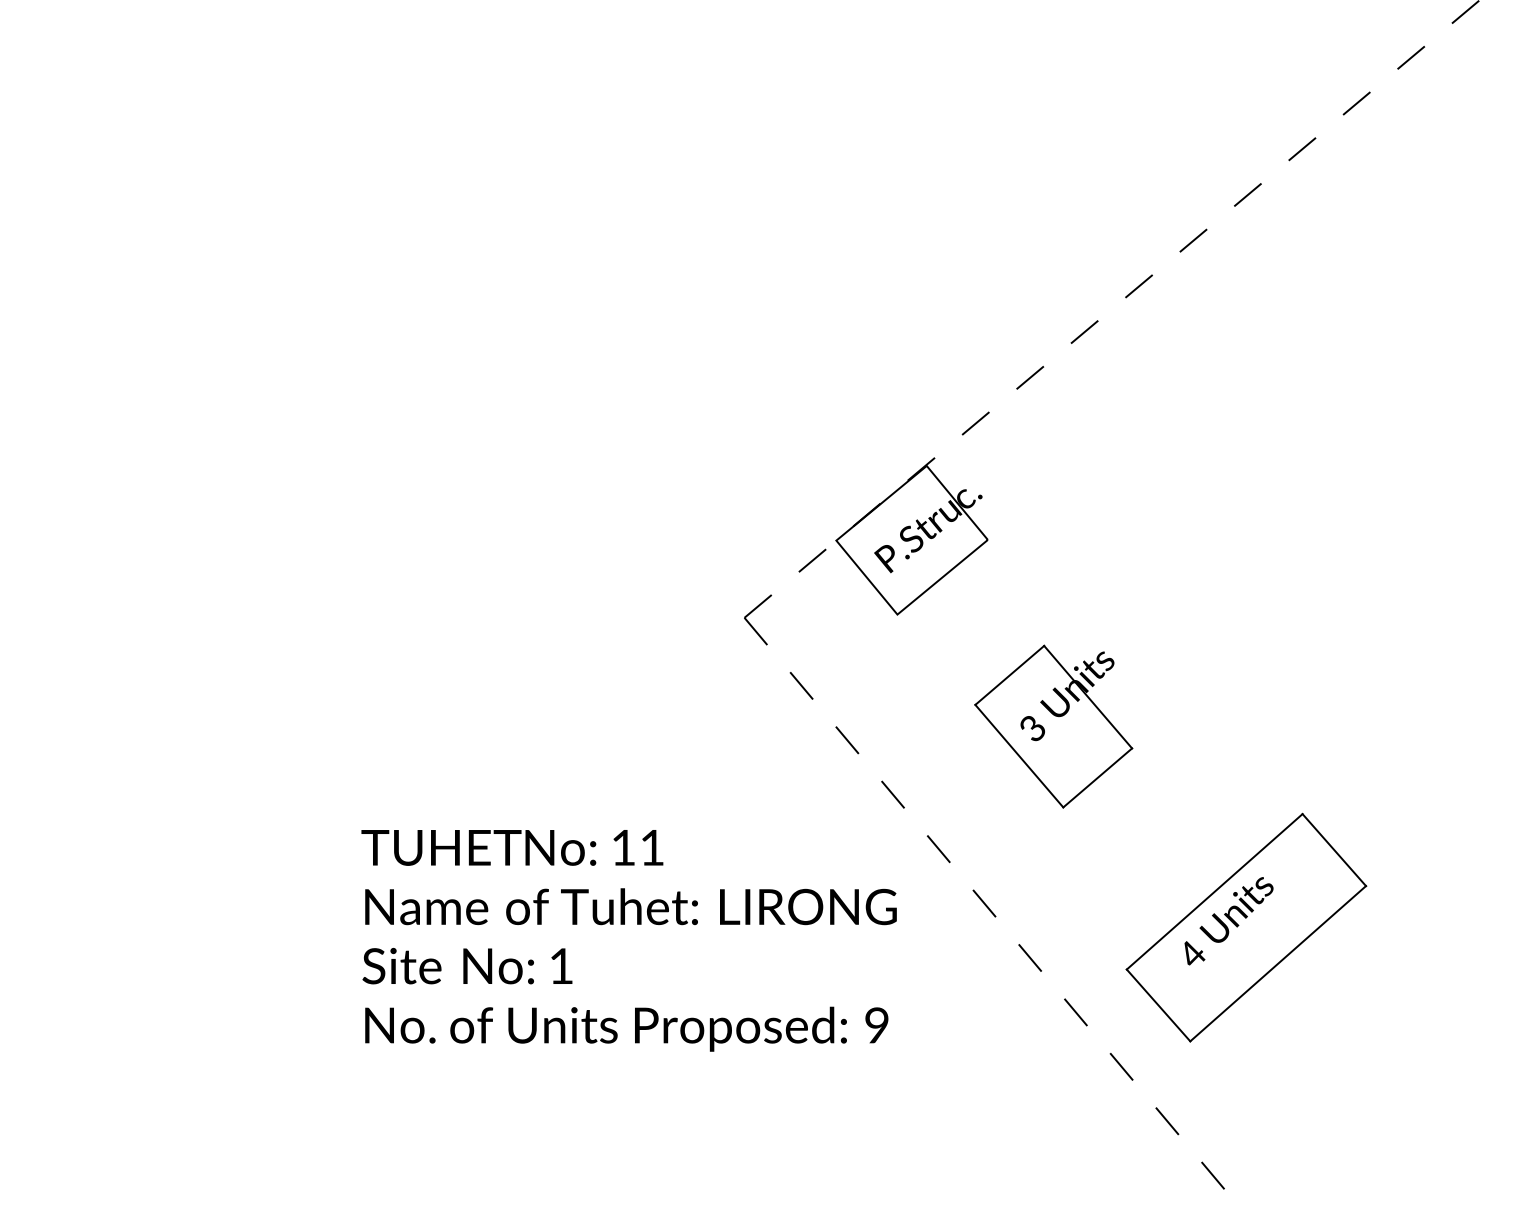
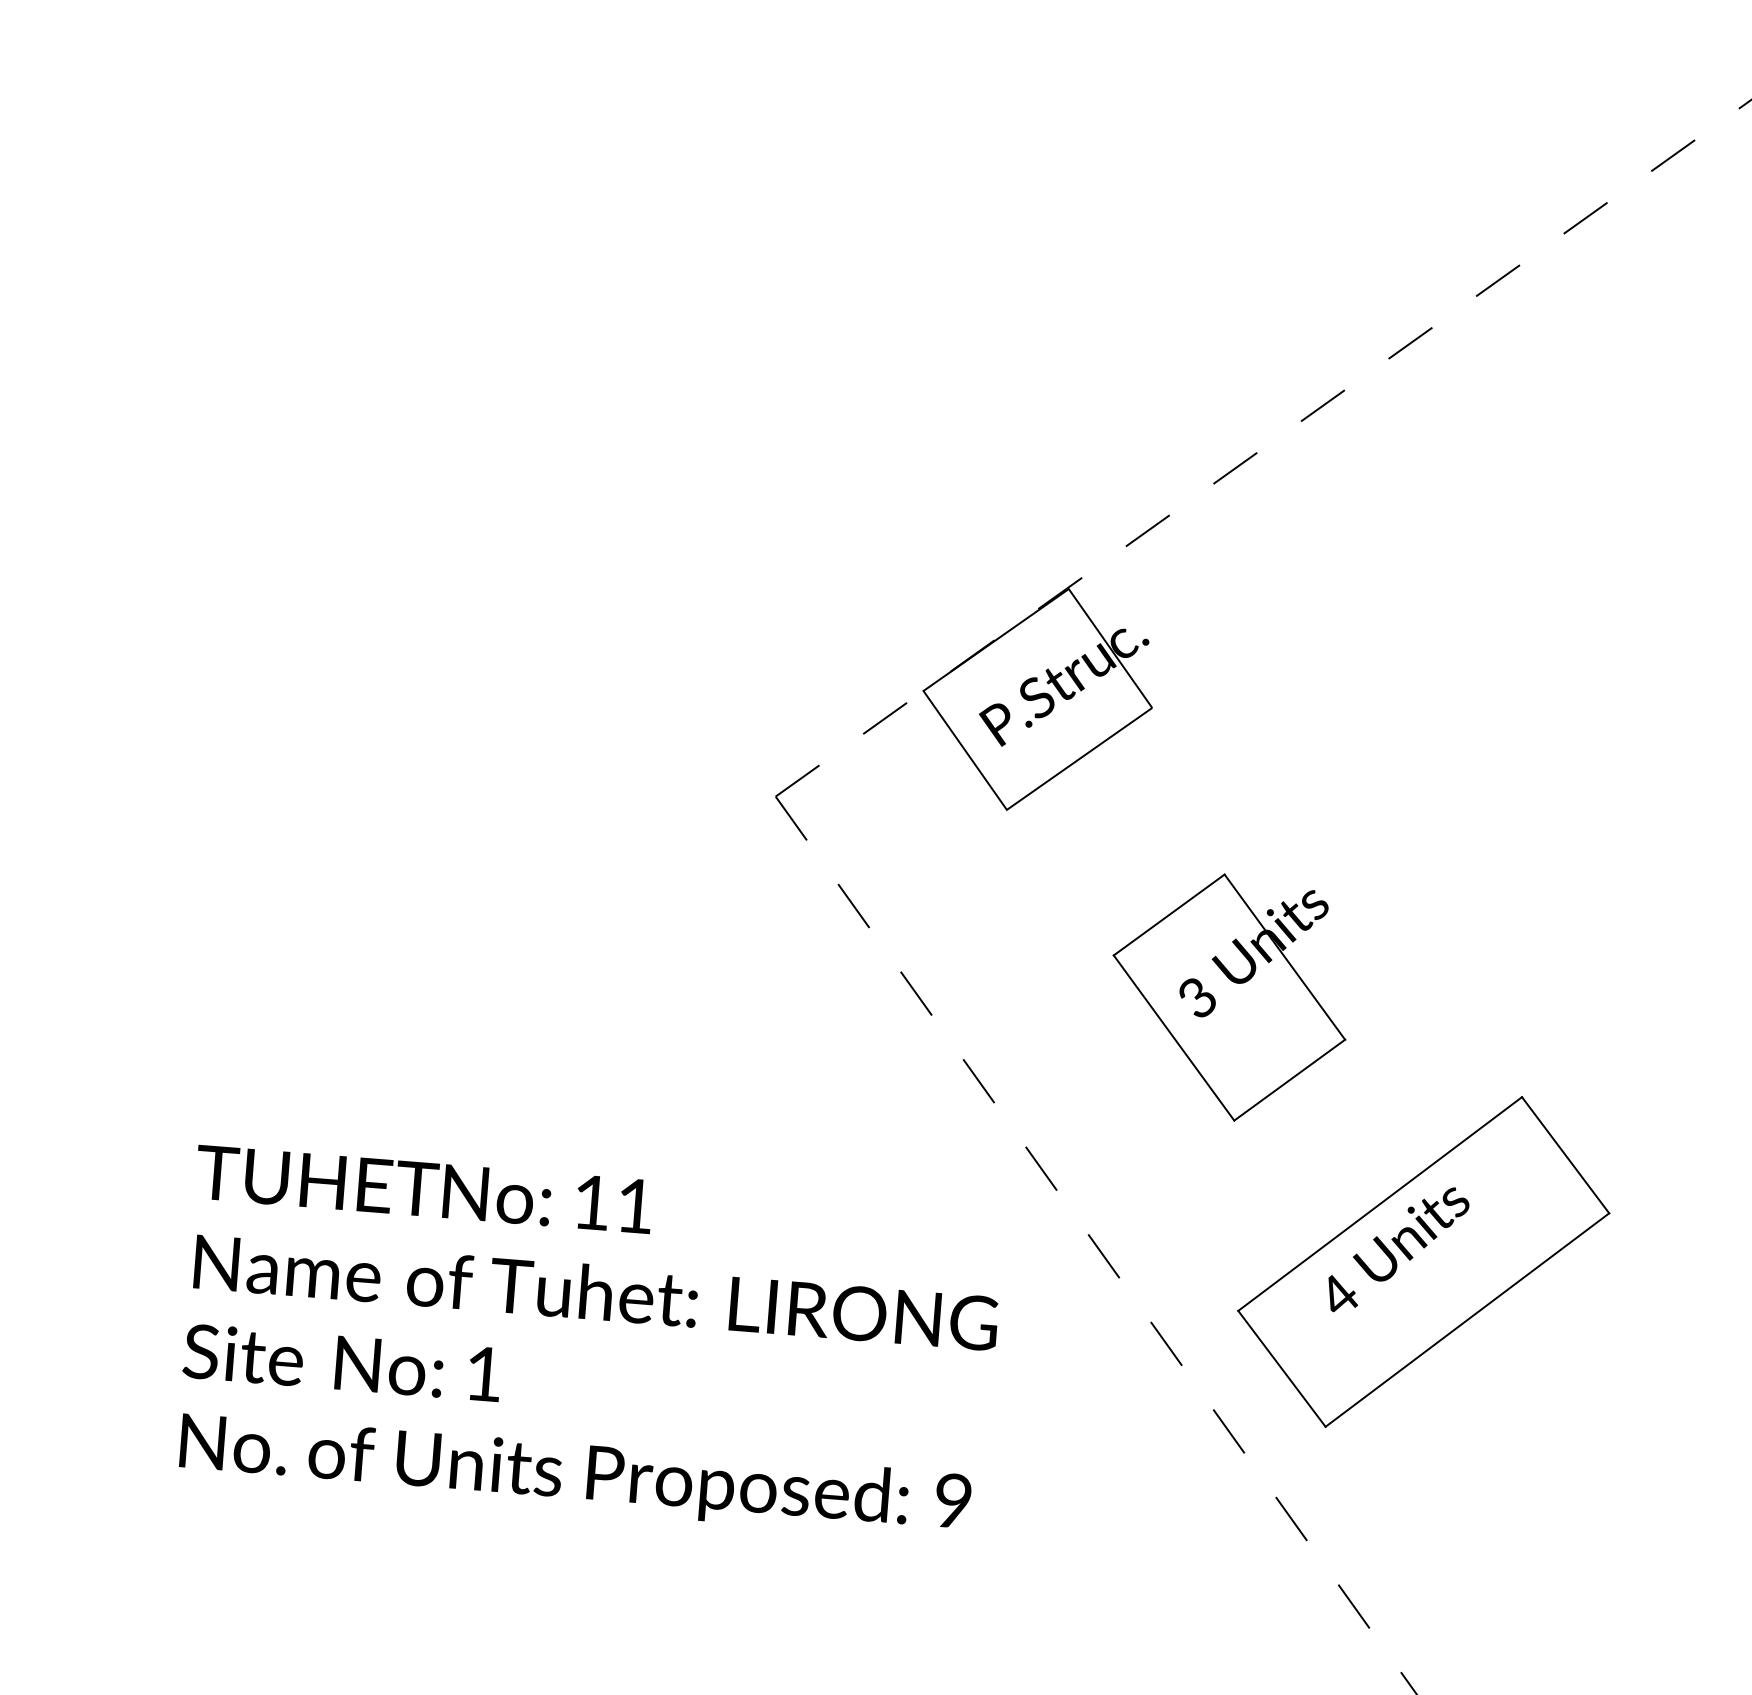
part: (1246, 927) -> (1423, 1261), moved
text: (628, 940) -> (588, 1343), moved

